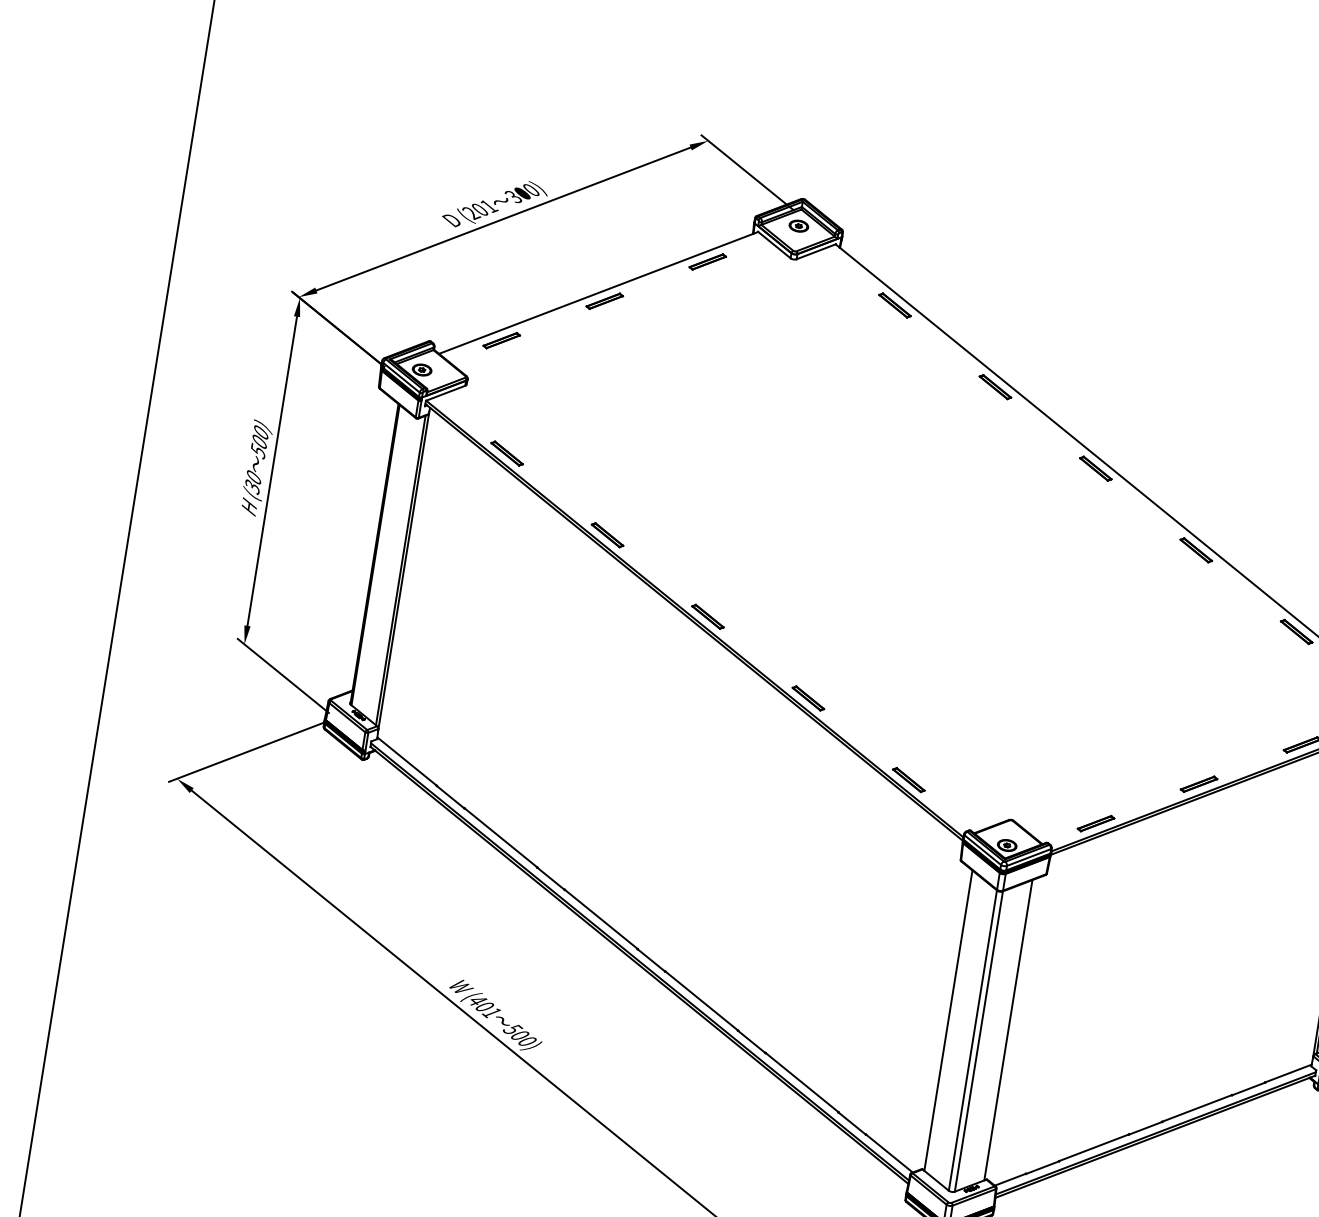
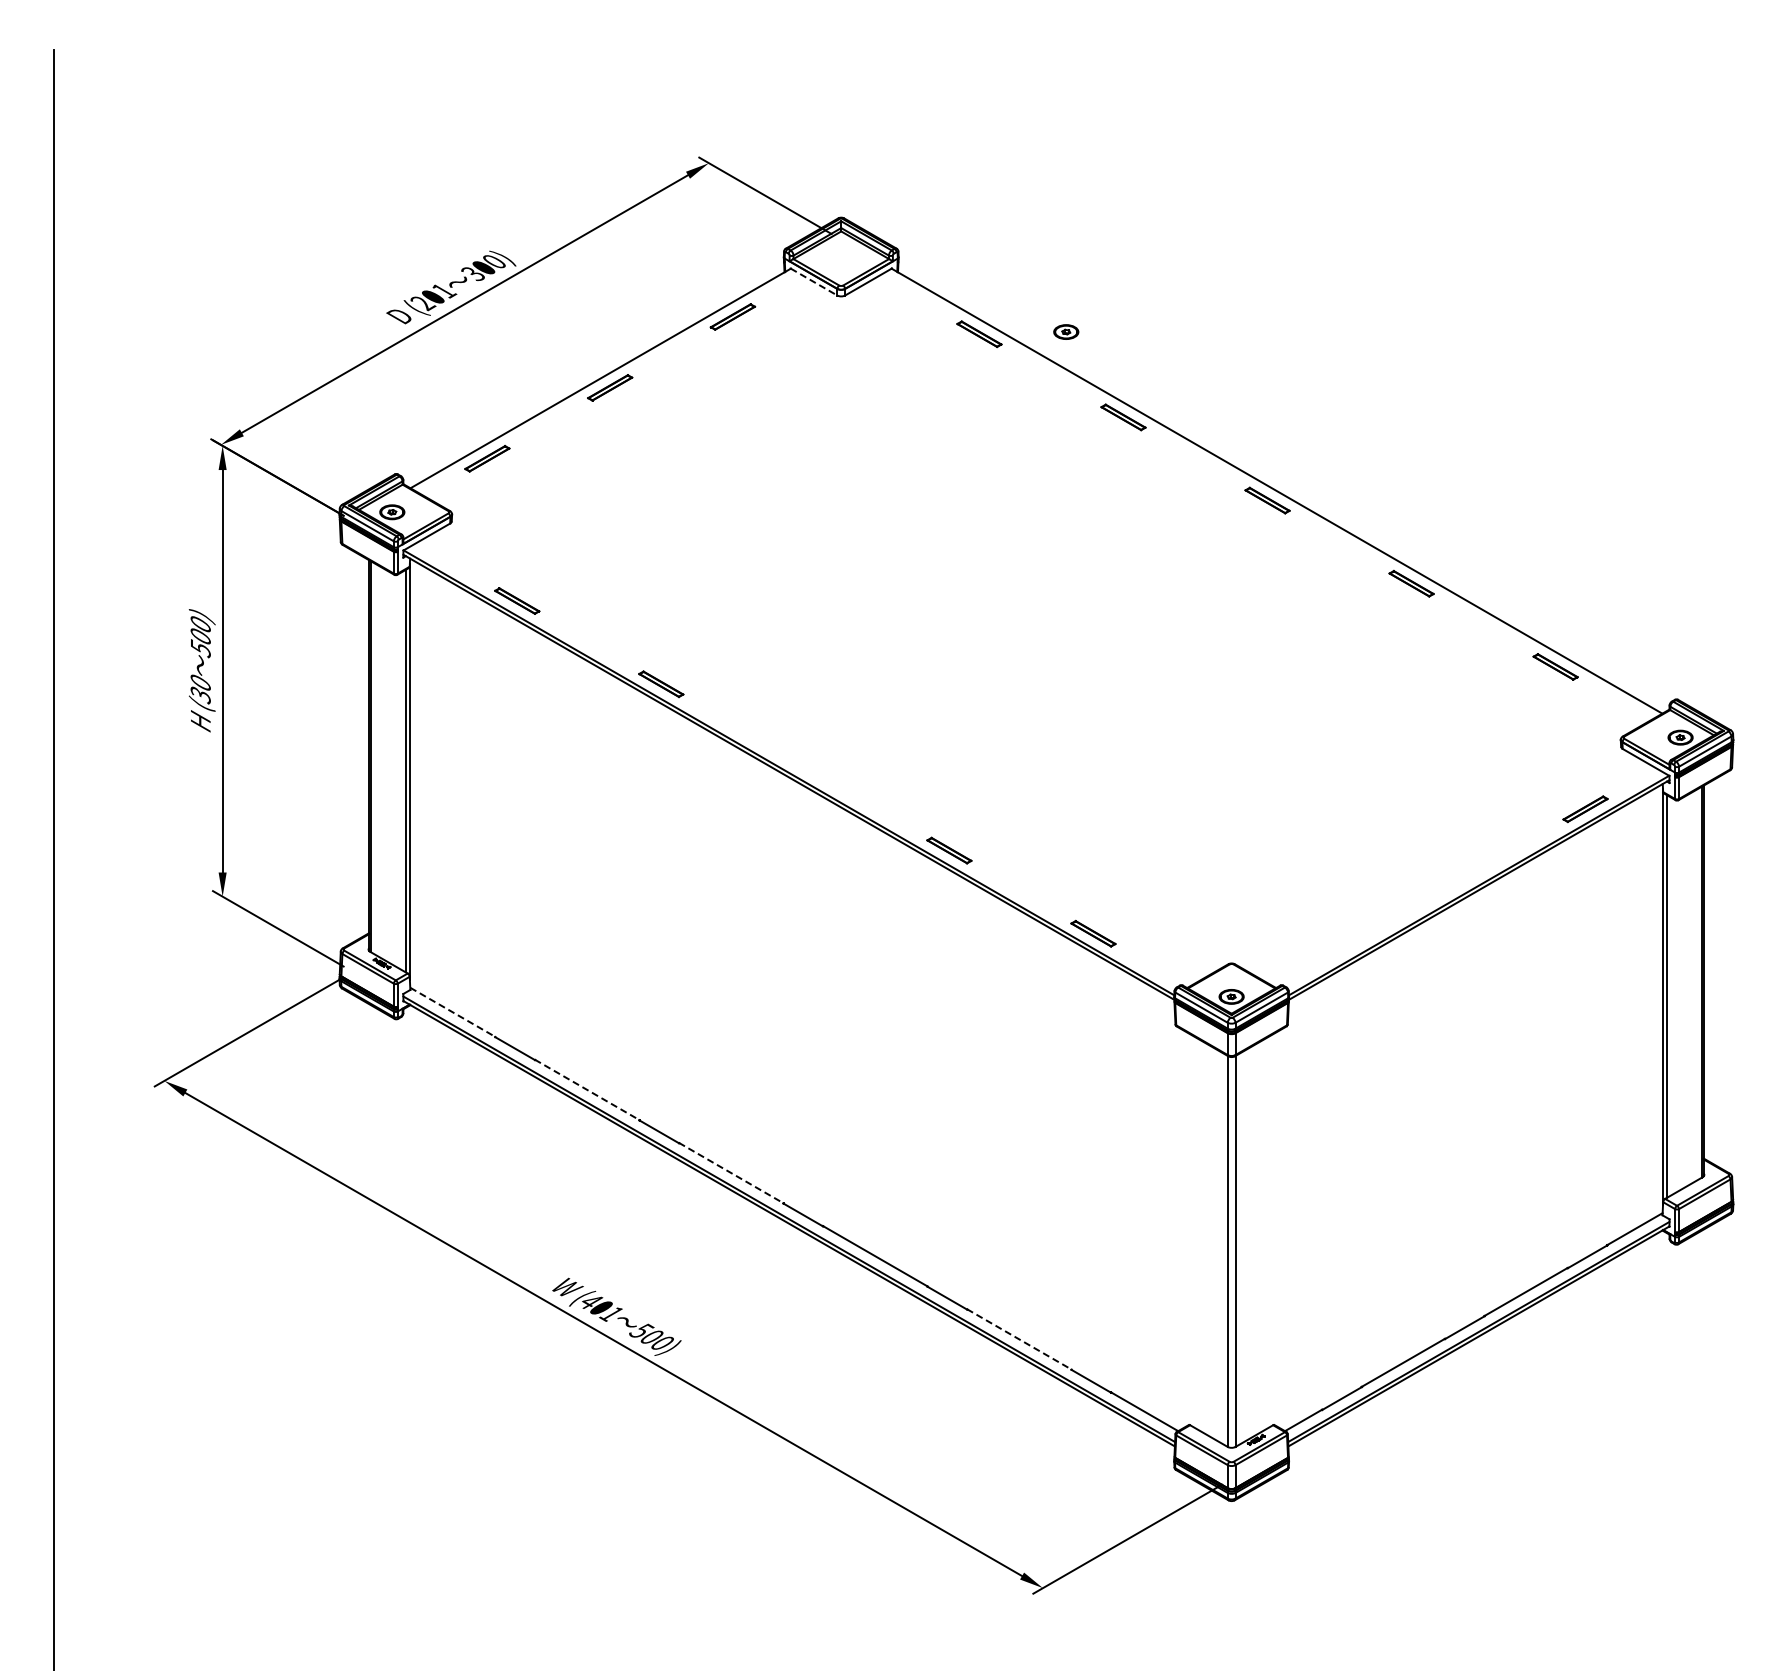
part: (799, 225) -> (1066, 331), moved
line: (774, 245) -> (814, 282), solid -> dashed
part: (708, 616) -> (805, 767), removed
line: (407, 761) -> (453, 1012), solid -> dashed
part: (1198, 783) -> (1462, 879), removed
part: (1095, 823) -> (1339, 950), removed
line: (501, 837) -> (587, 1089), solid -> dashed
line: (601, 919) -> (731, 1173), solid -> dashed
line: (948, 1020) -> (1192, 1230), removed
line: (1008, 1029) -> (1270, 1230), removed
line: (802, 1082) -> (1019, 1339), solid -> dashed

